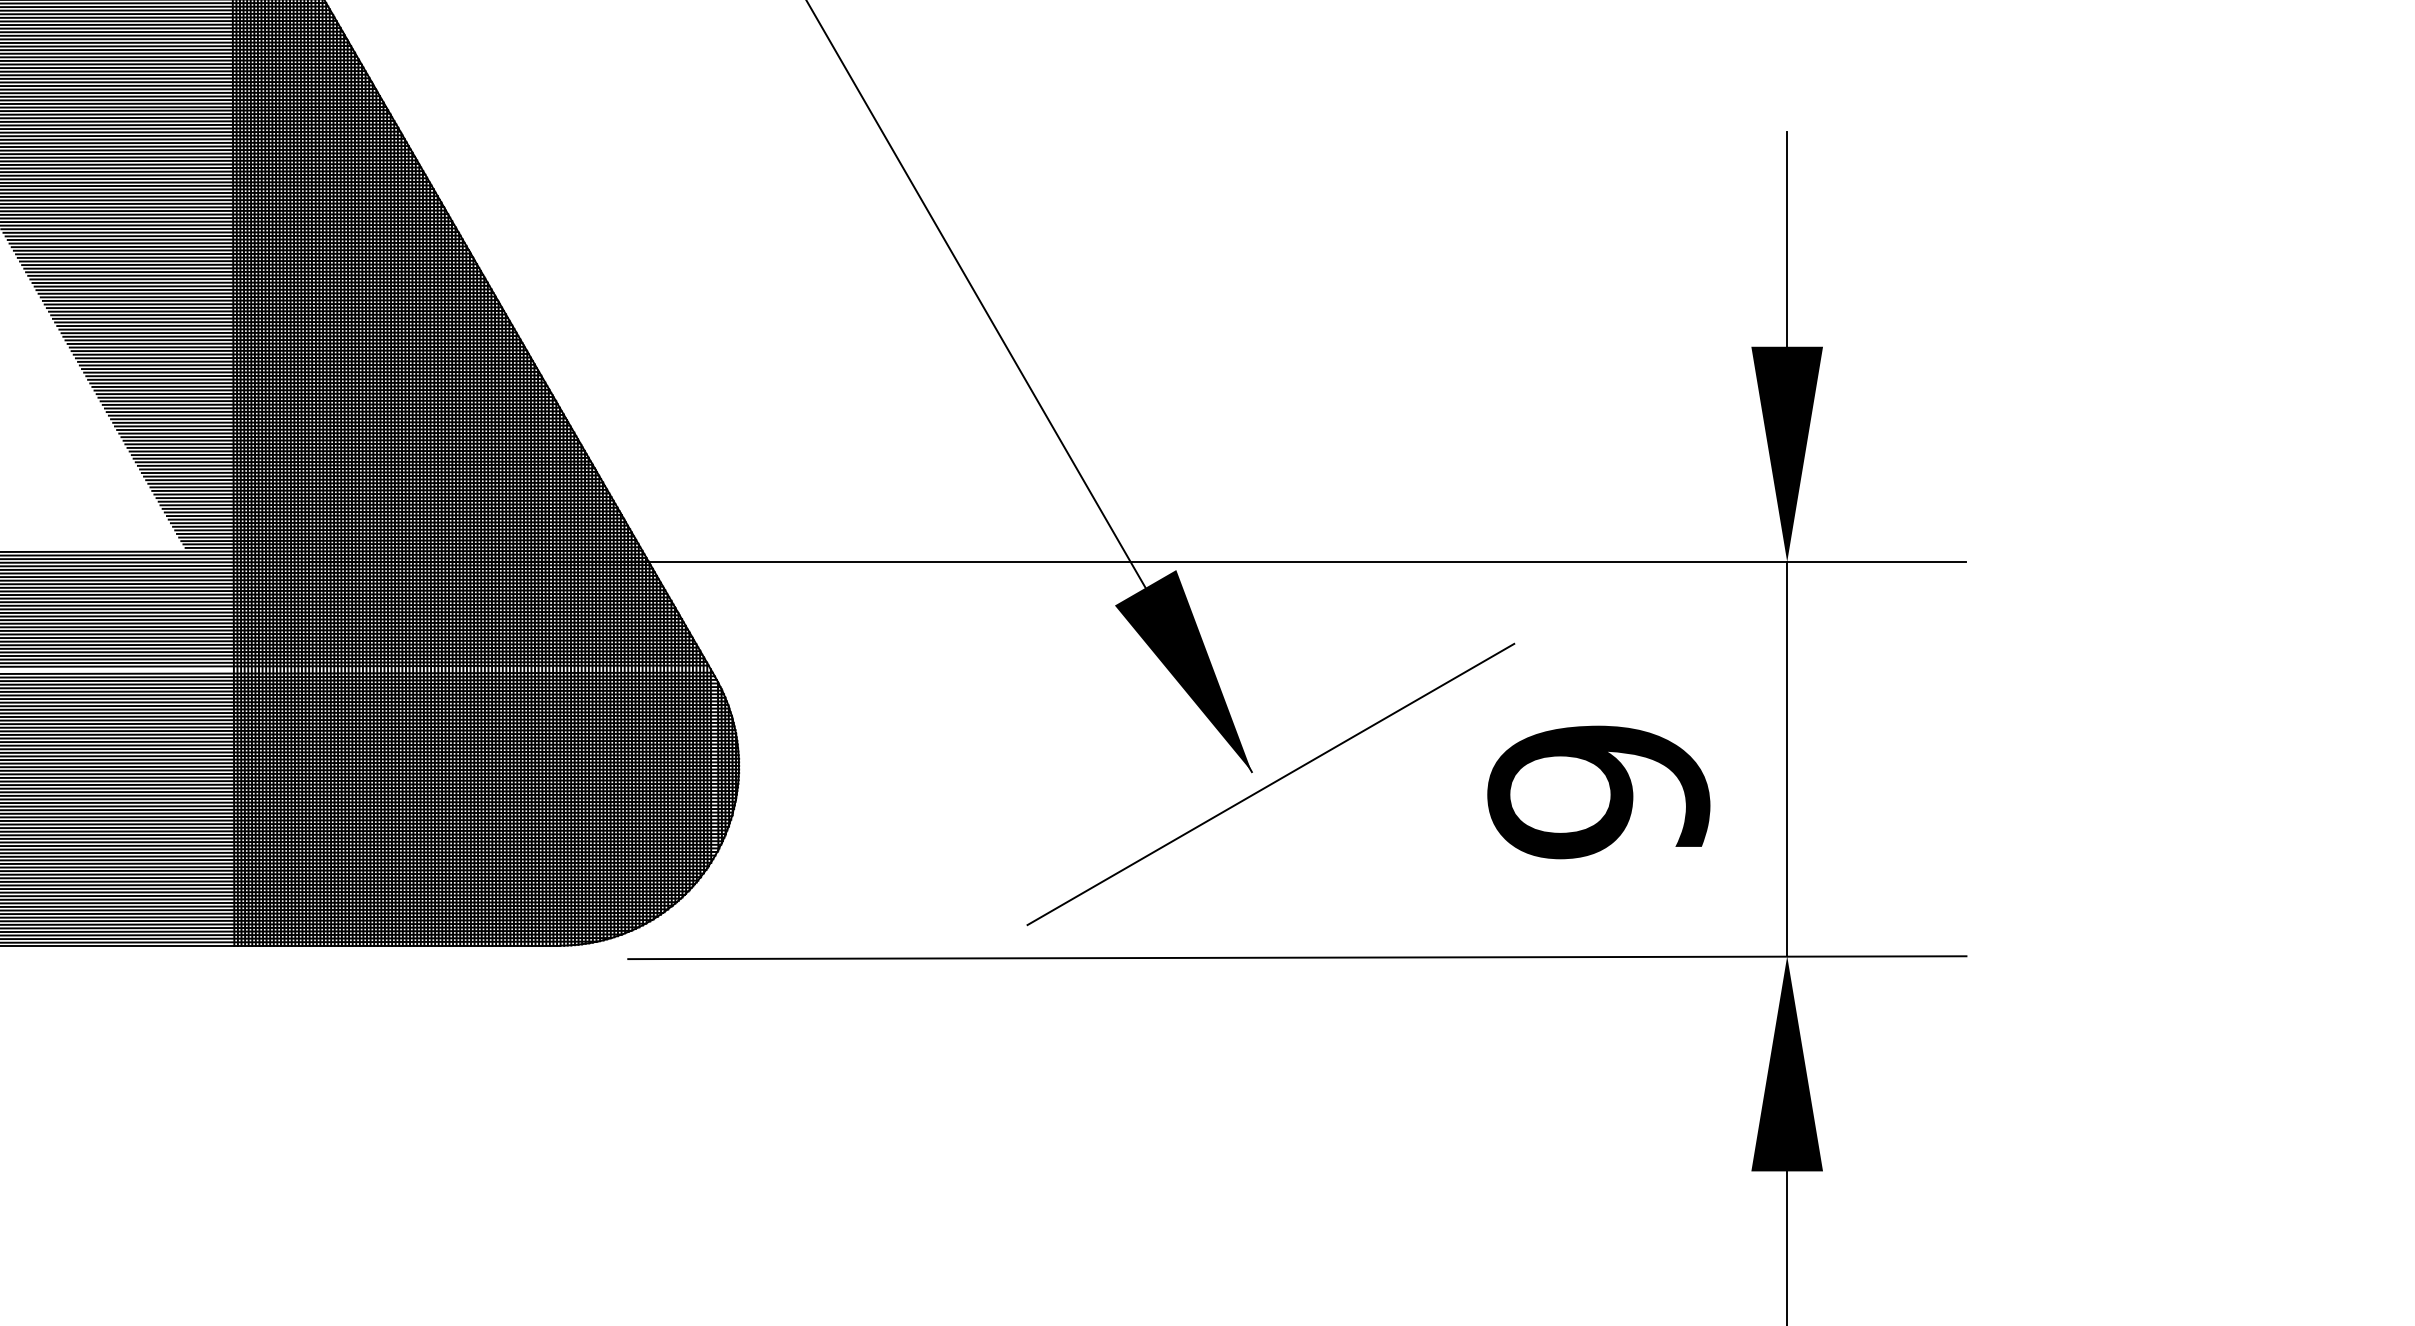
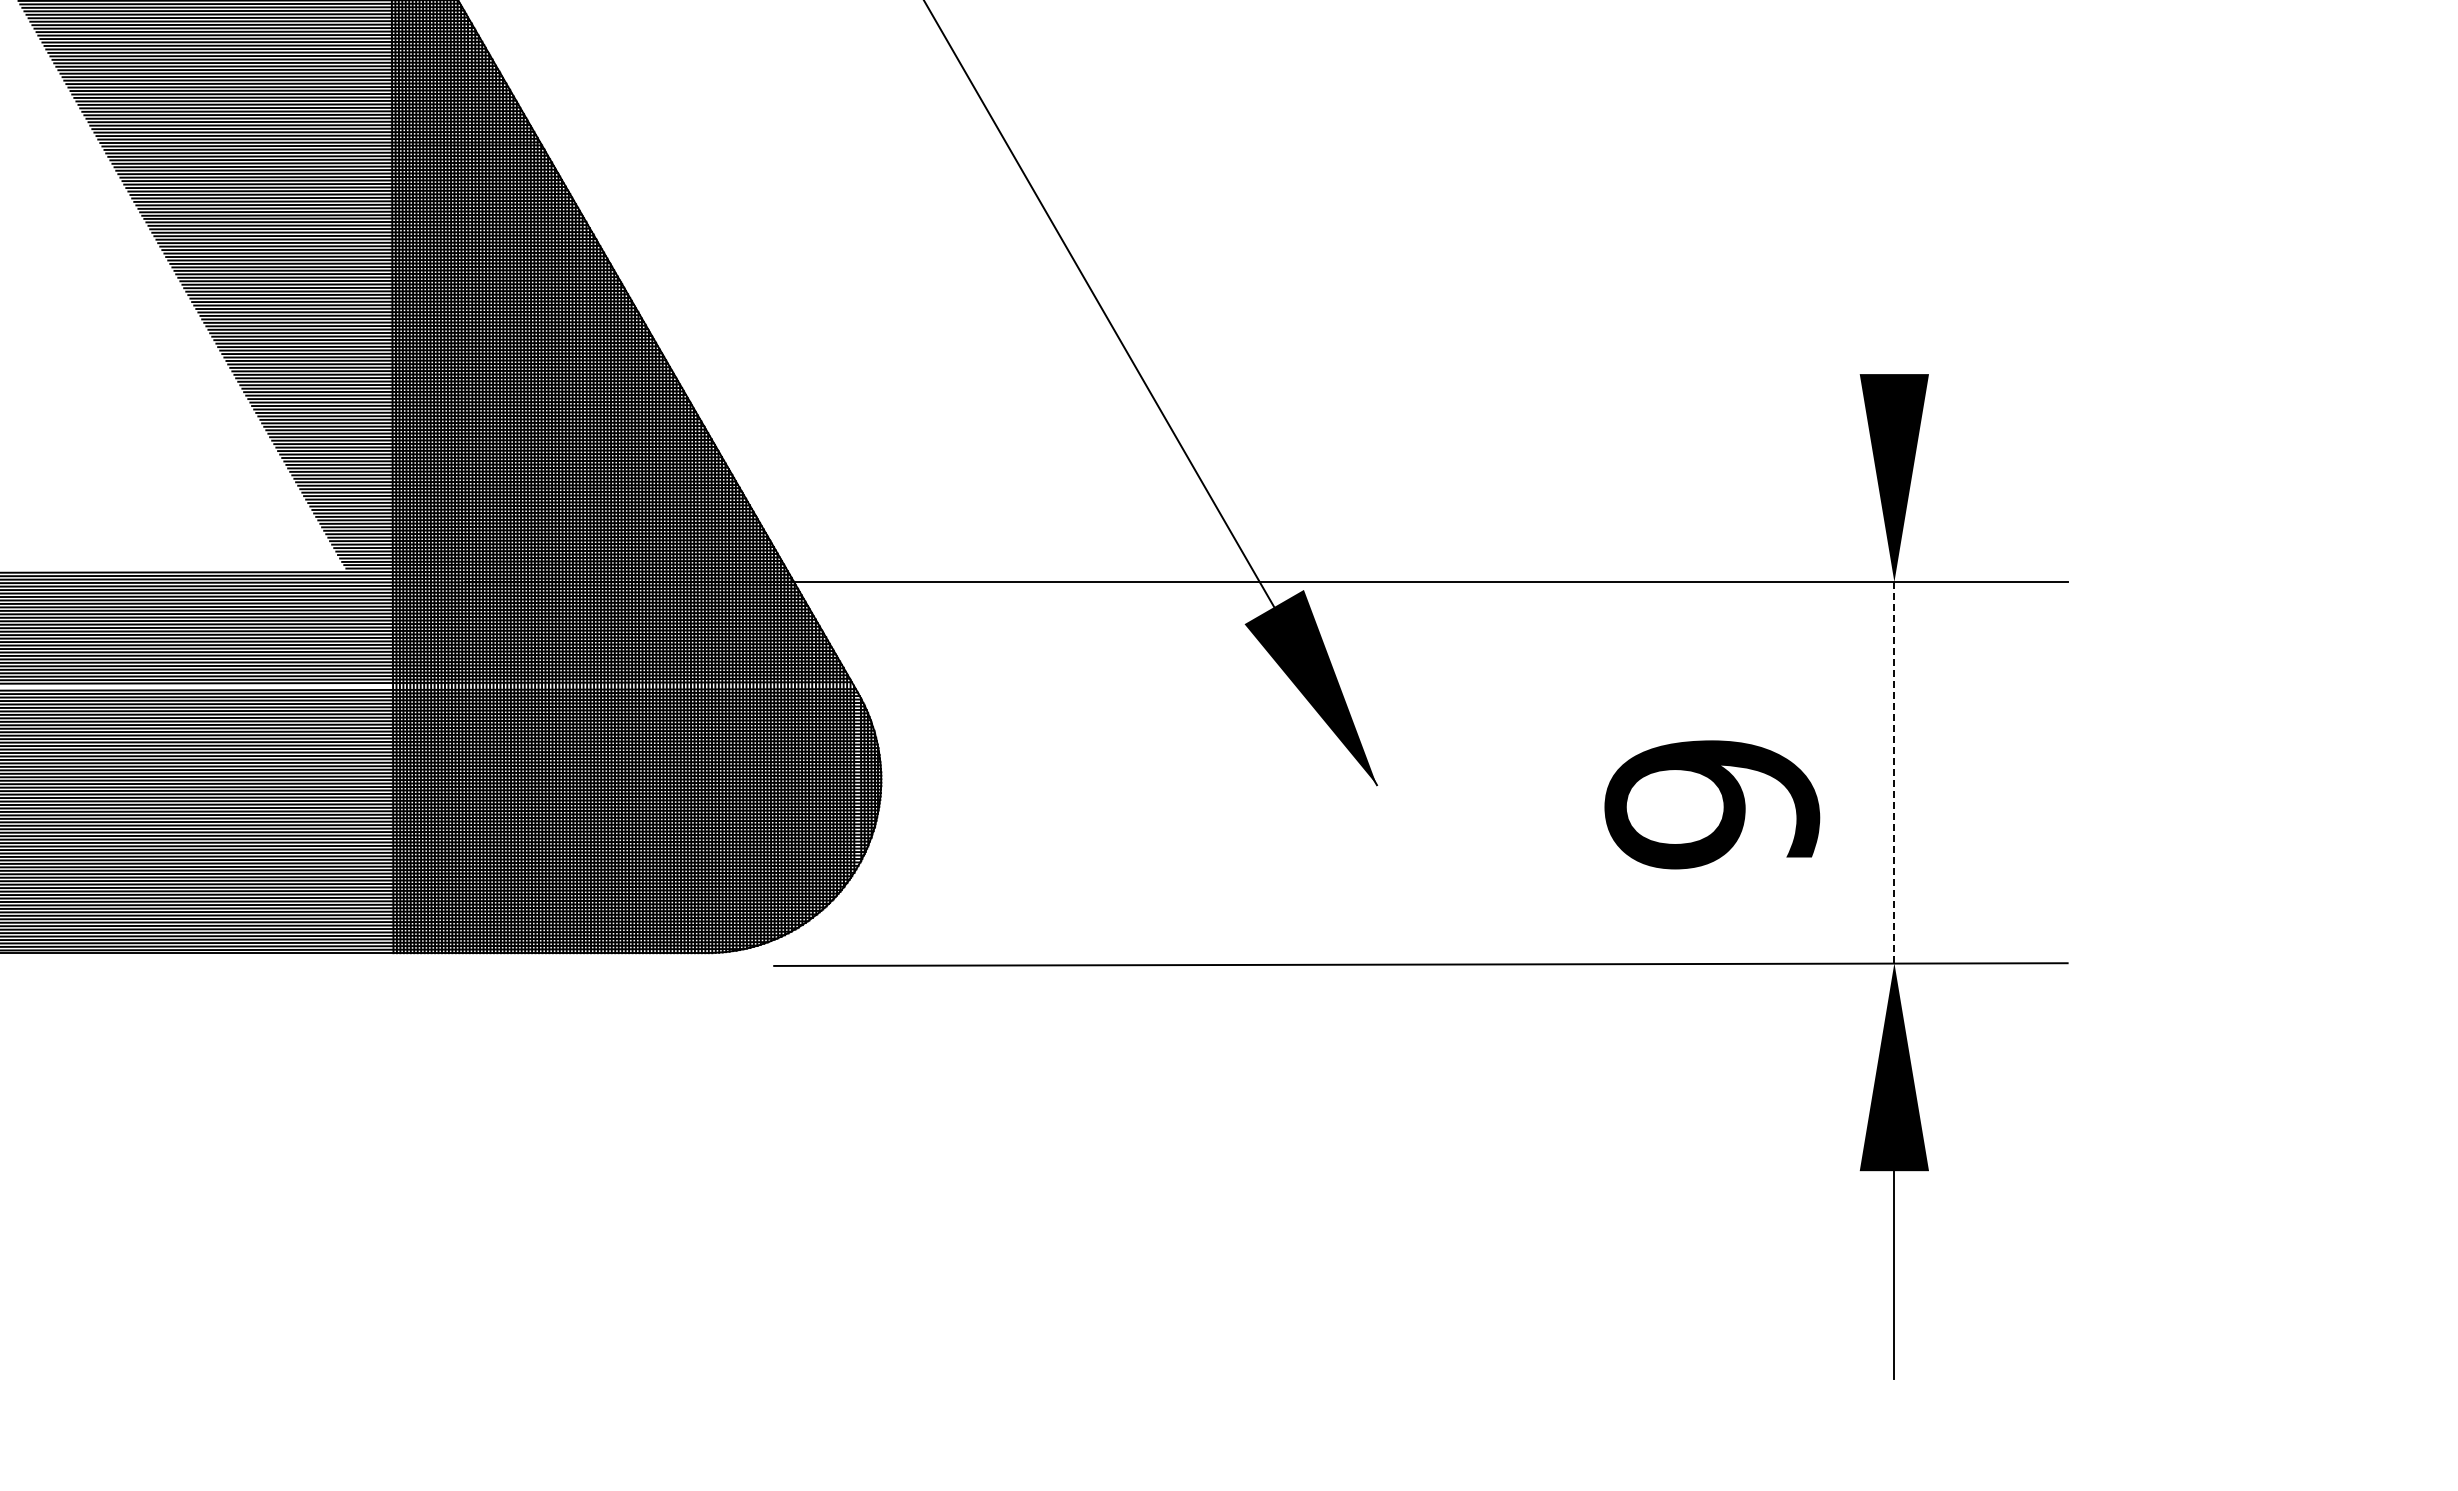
line: (1787, 239) -> (1894, 270), removed
line: (1787, 758) -> (1894, 772), solid -> dashed
line: (1271, 784) -> (1395, 797), removed

